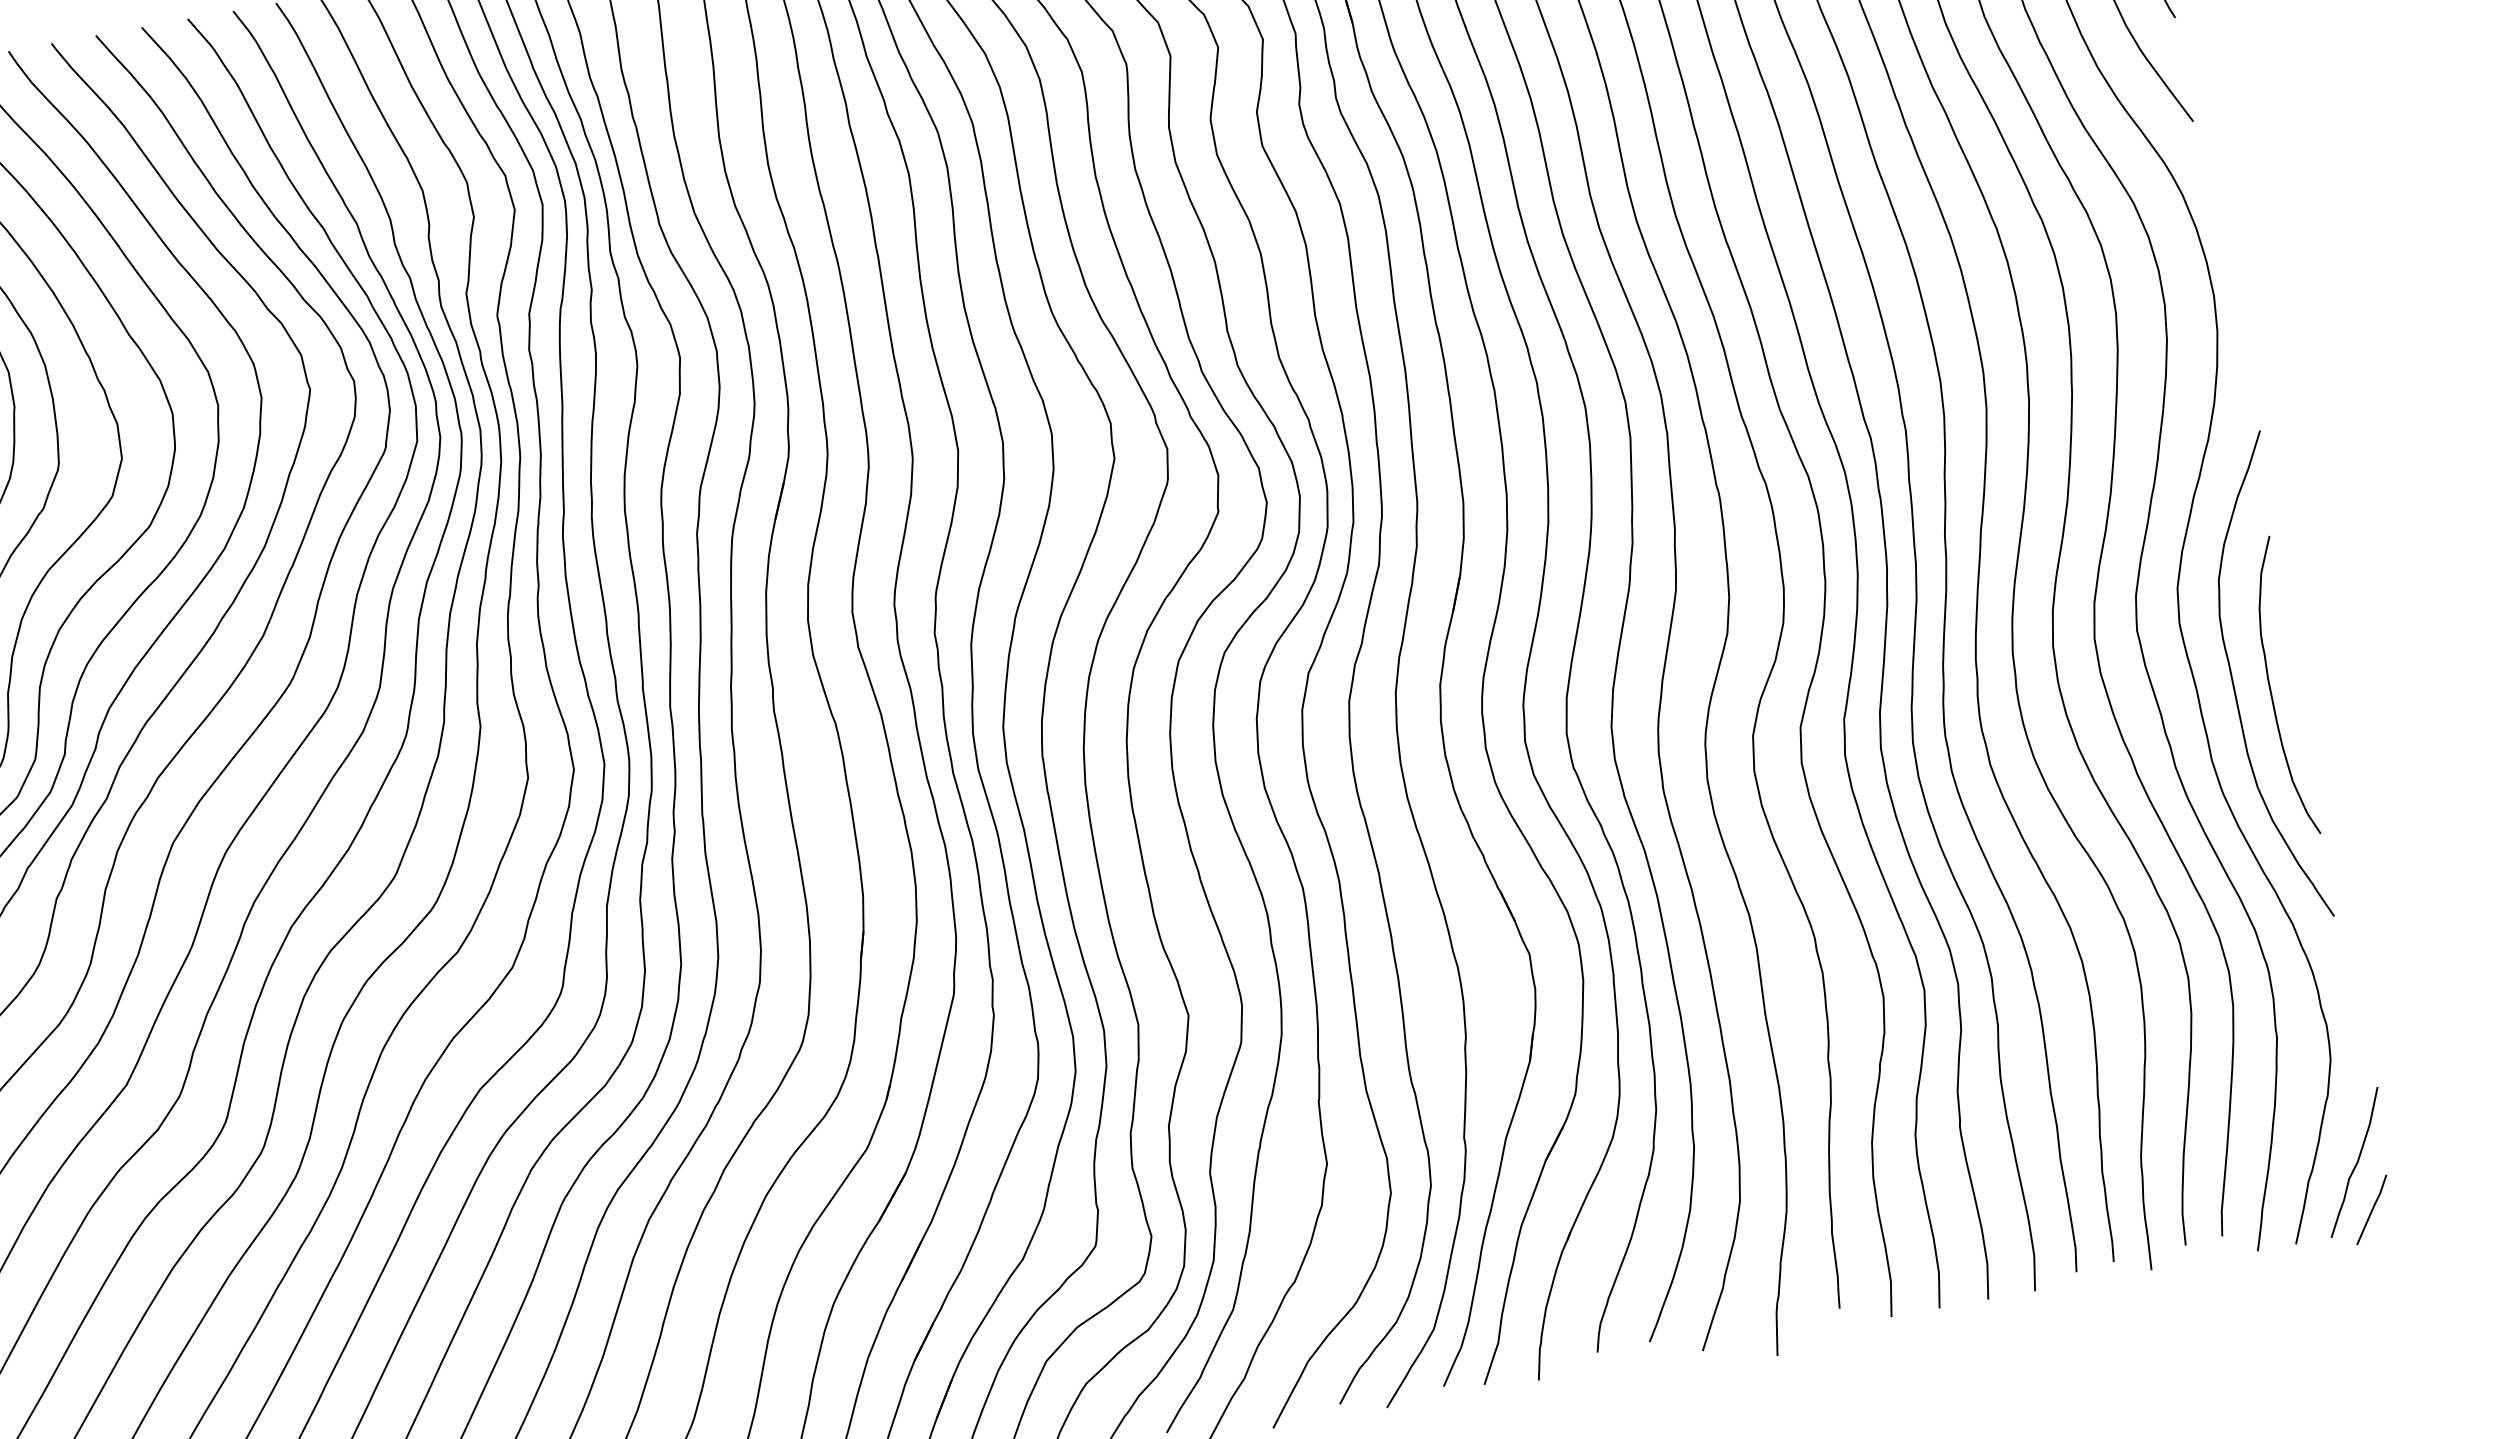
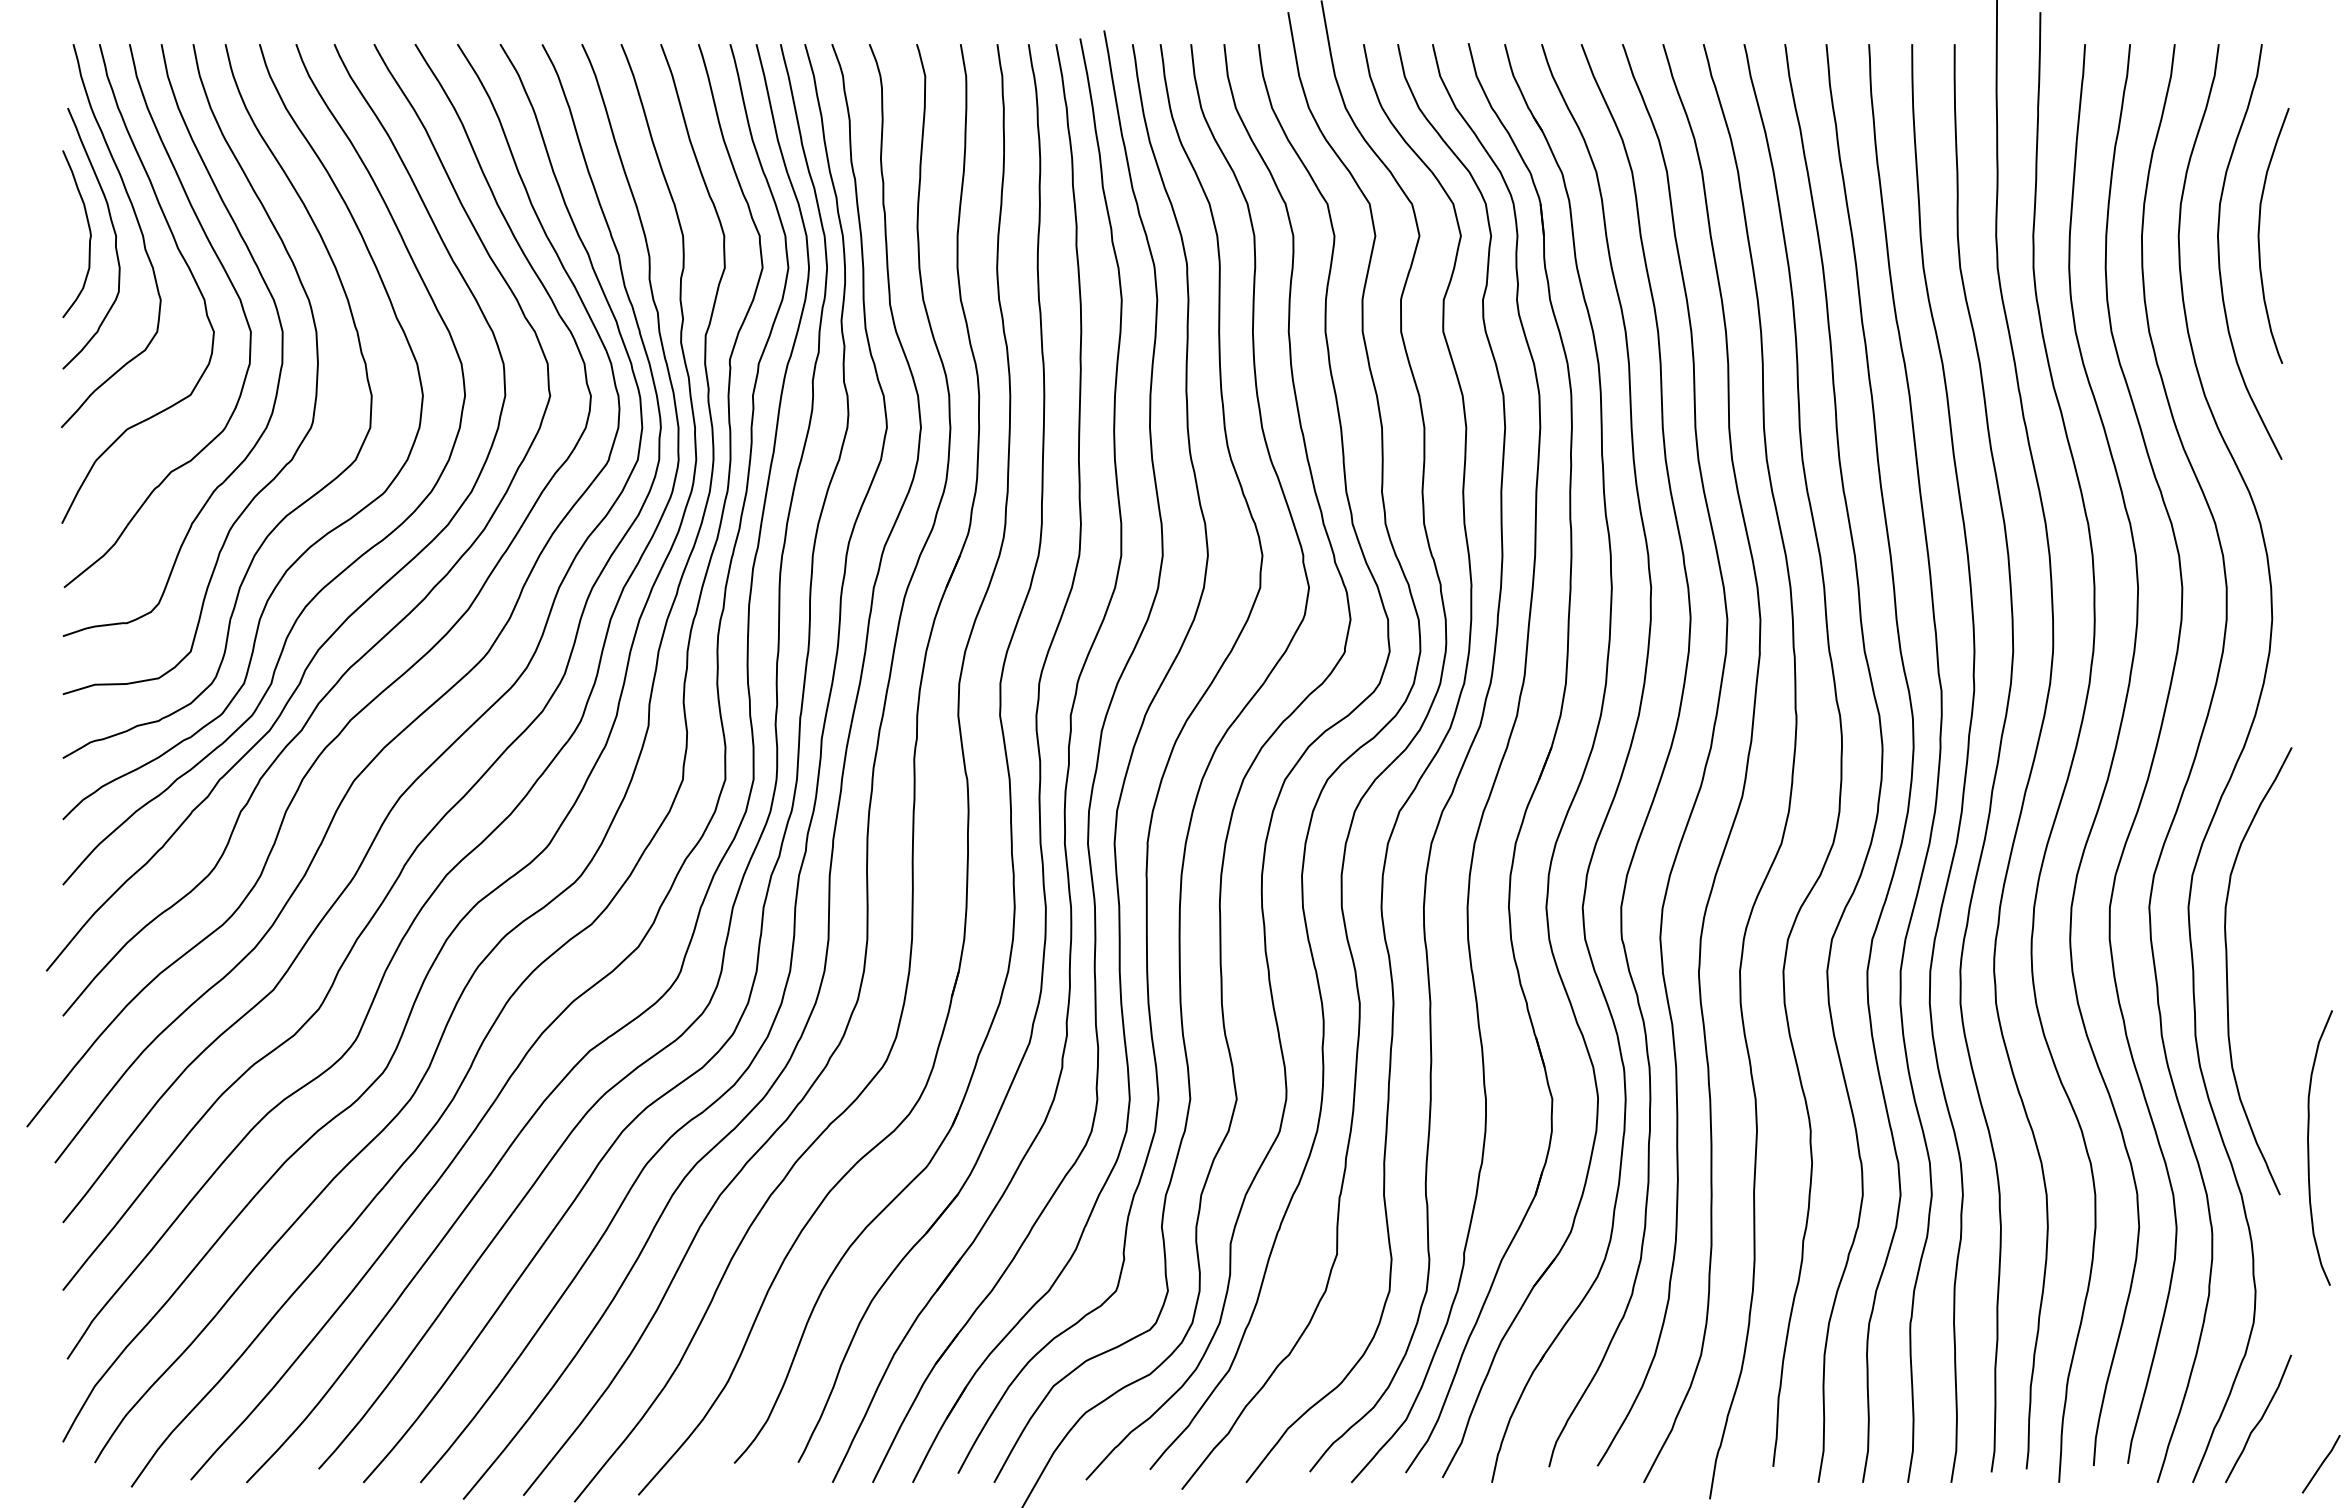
curve: (2271, 688) -> (2309, 1147), moved
line: (2371, 1209) -> (2321, 1463), moved

